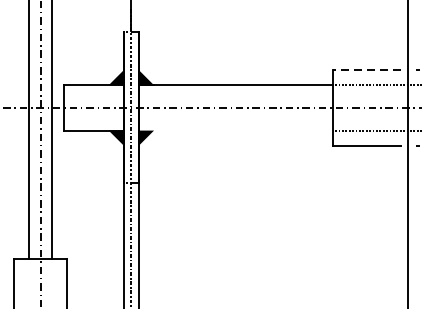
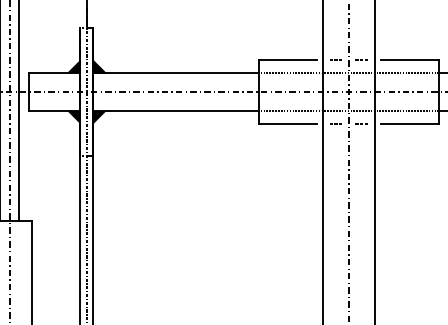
line: (366, 69) -> (287, 59), dashed -> solid
line: (235, 130) -> (175, 111), added

